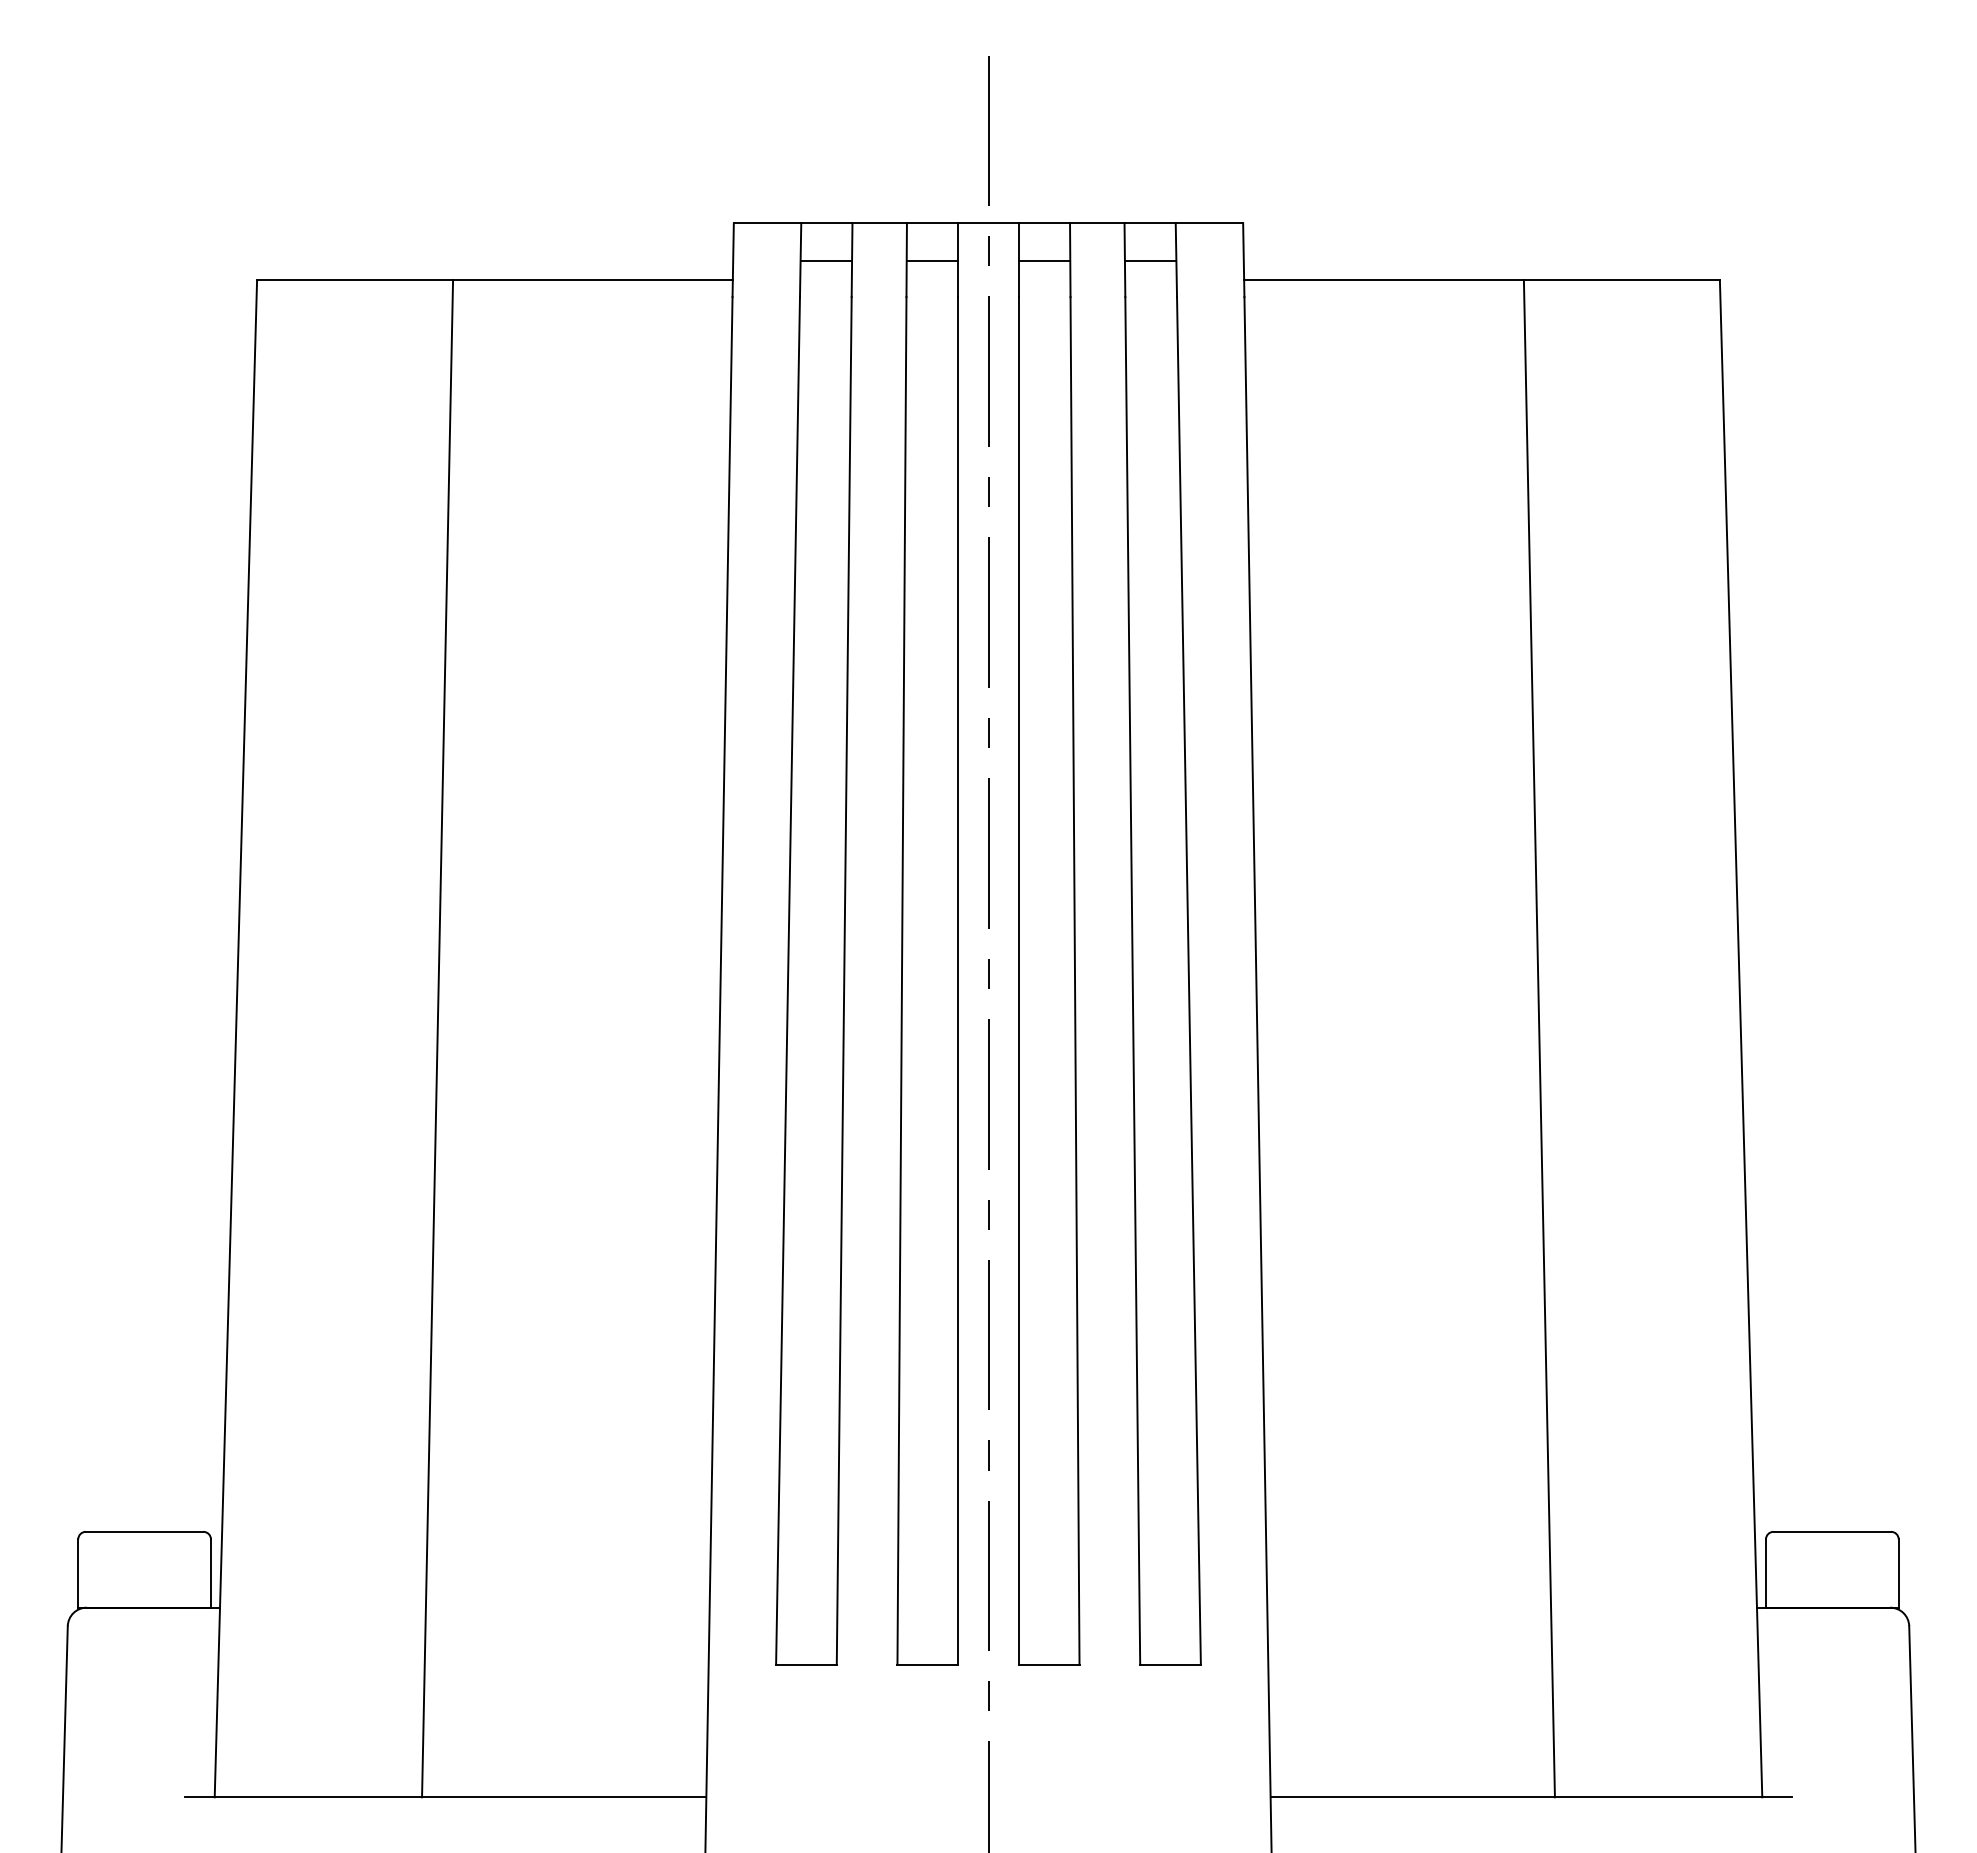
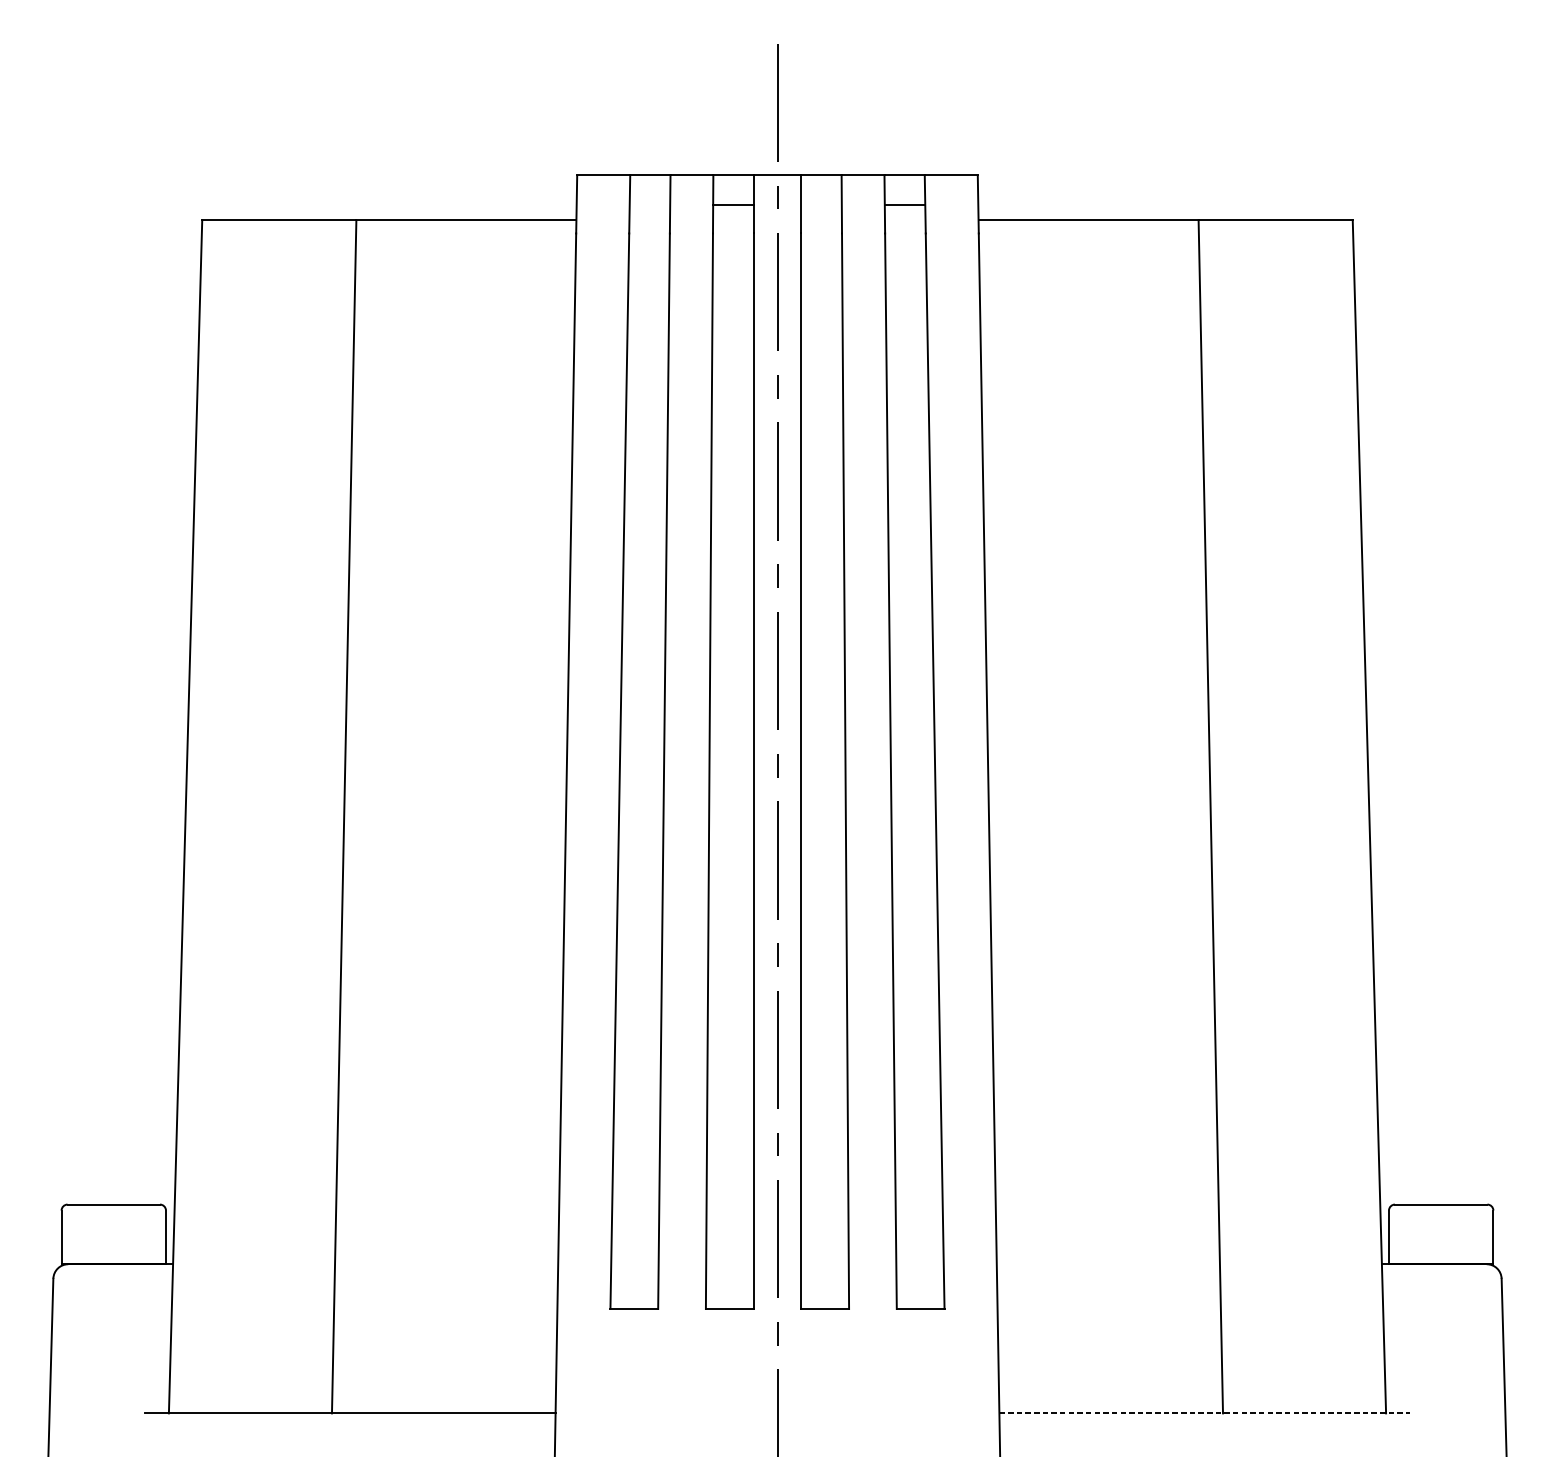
line: (826, 261) -> (650, 205), removed
line: (1044, 261) -> (821, 205), removed
line: (1531, 1797) -> (1204, 1413), solid -> dashed

